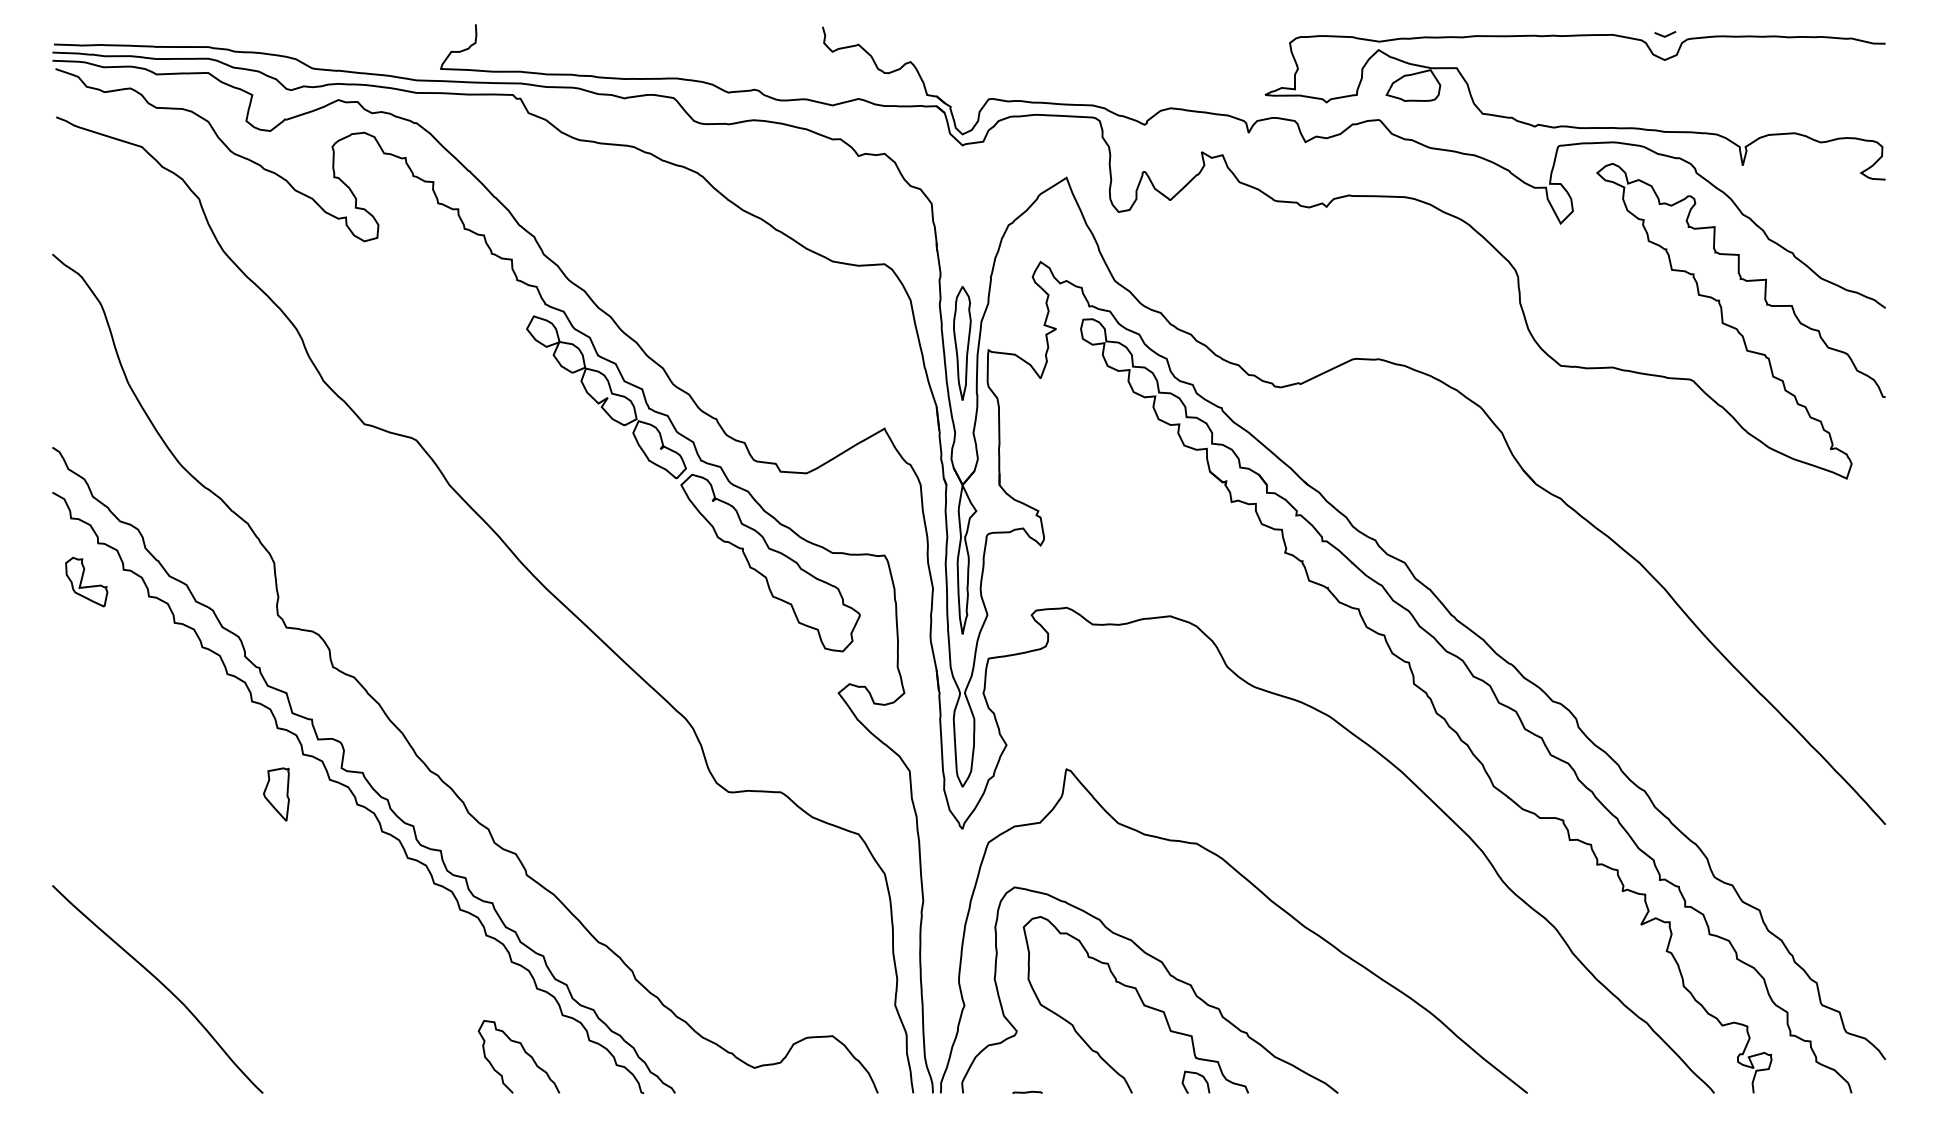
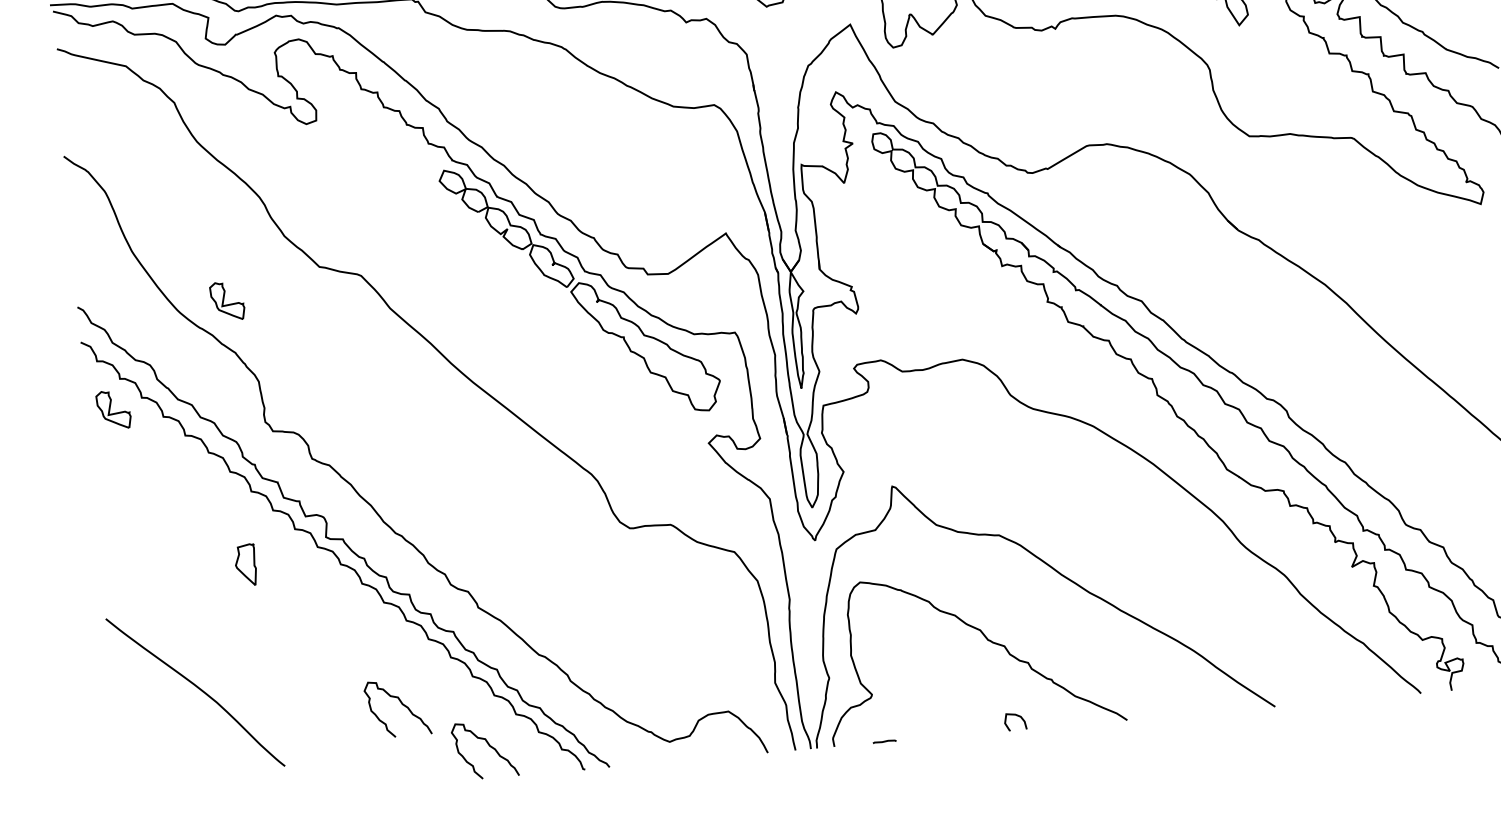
part: (962, 343) -> (780, 161), removed
part: (243, 456) -> (227, 300), added
part: (276, 794) -> (245, 565), moved
curve: (161, 984) -> (198, 688), moved
curve: (418, 989) -> (401, 704), added
curve: (1141, 1002) -> (967, 663), removed

